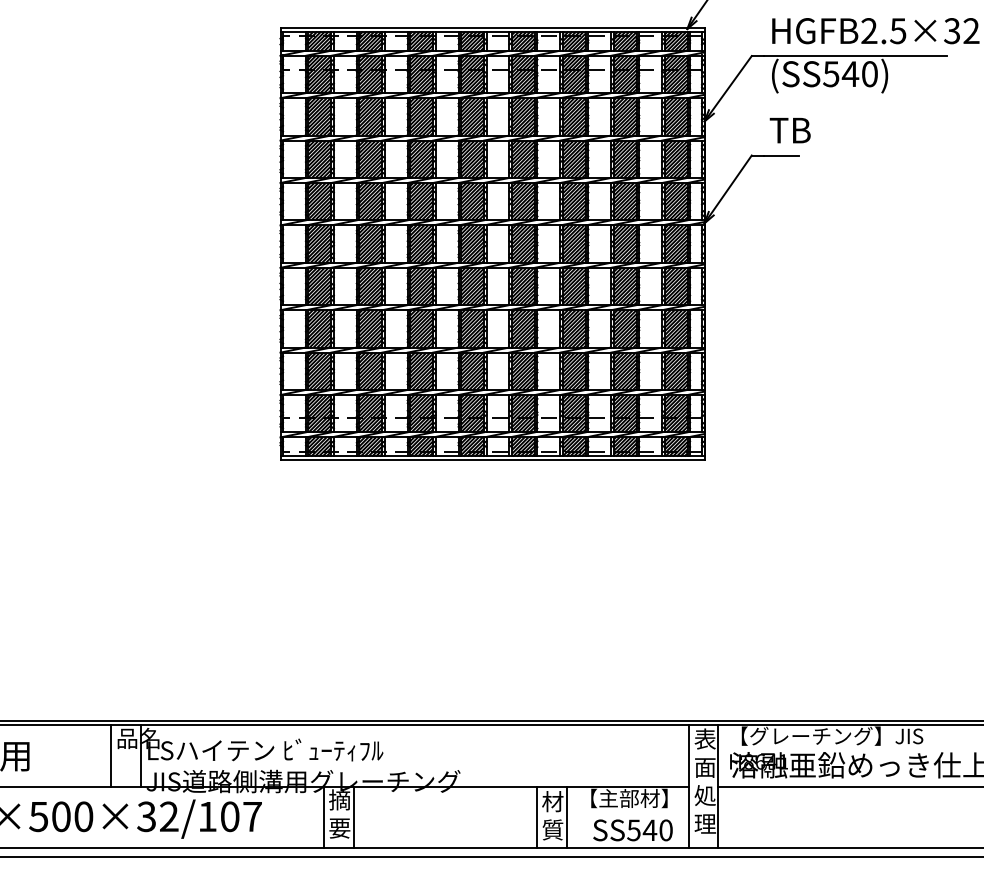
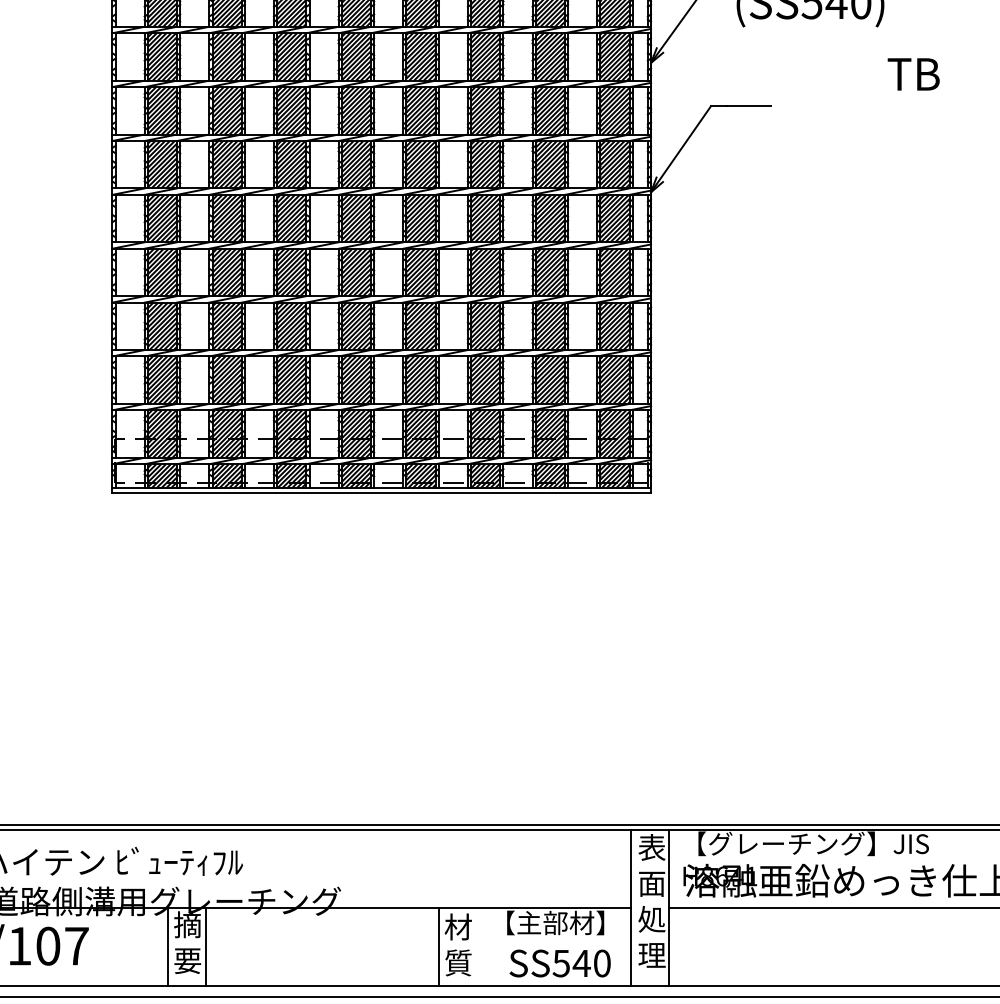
text: (789, 130) -> (912, 74), moved
line: (566, 817) -> (475, 947), removed

